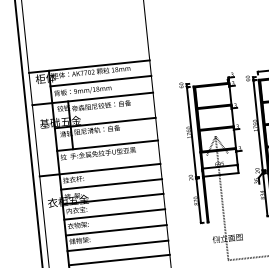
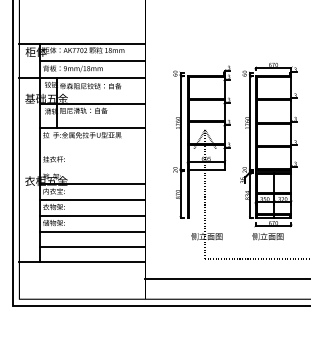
line: (100, 170) -> (82, 152), removed
line: (111, 184) -> (92, 168), removed

